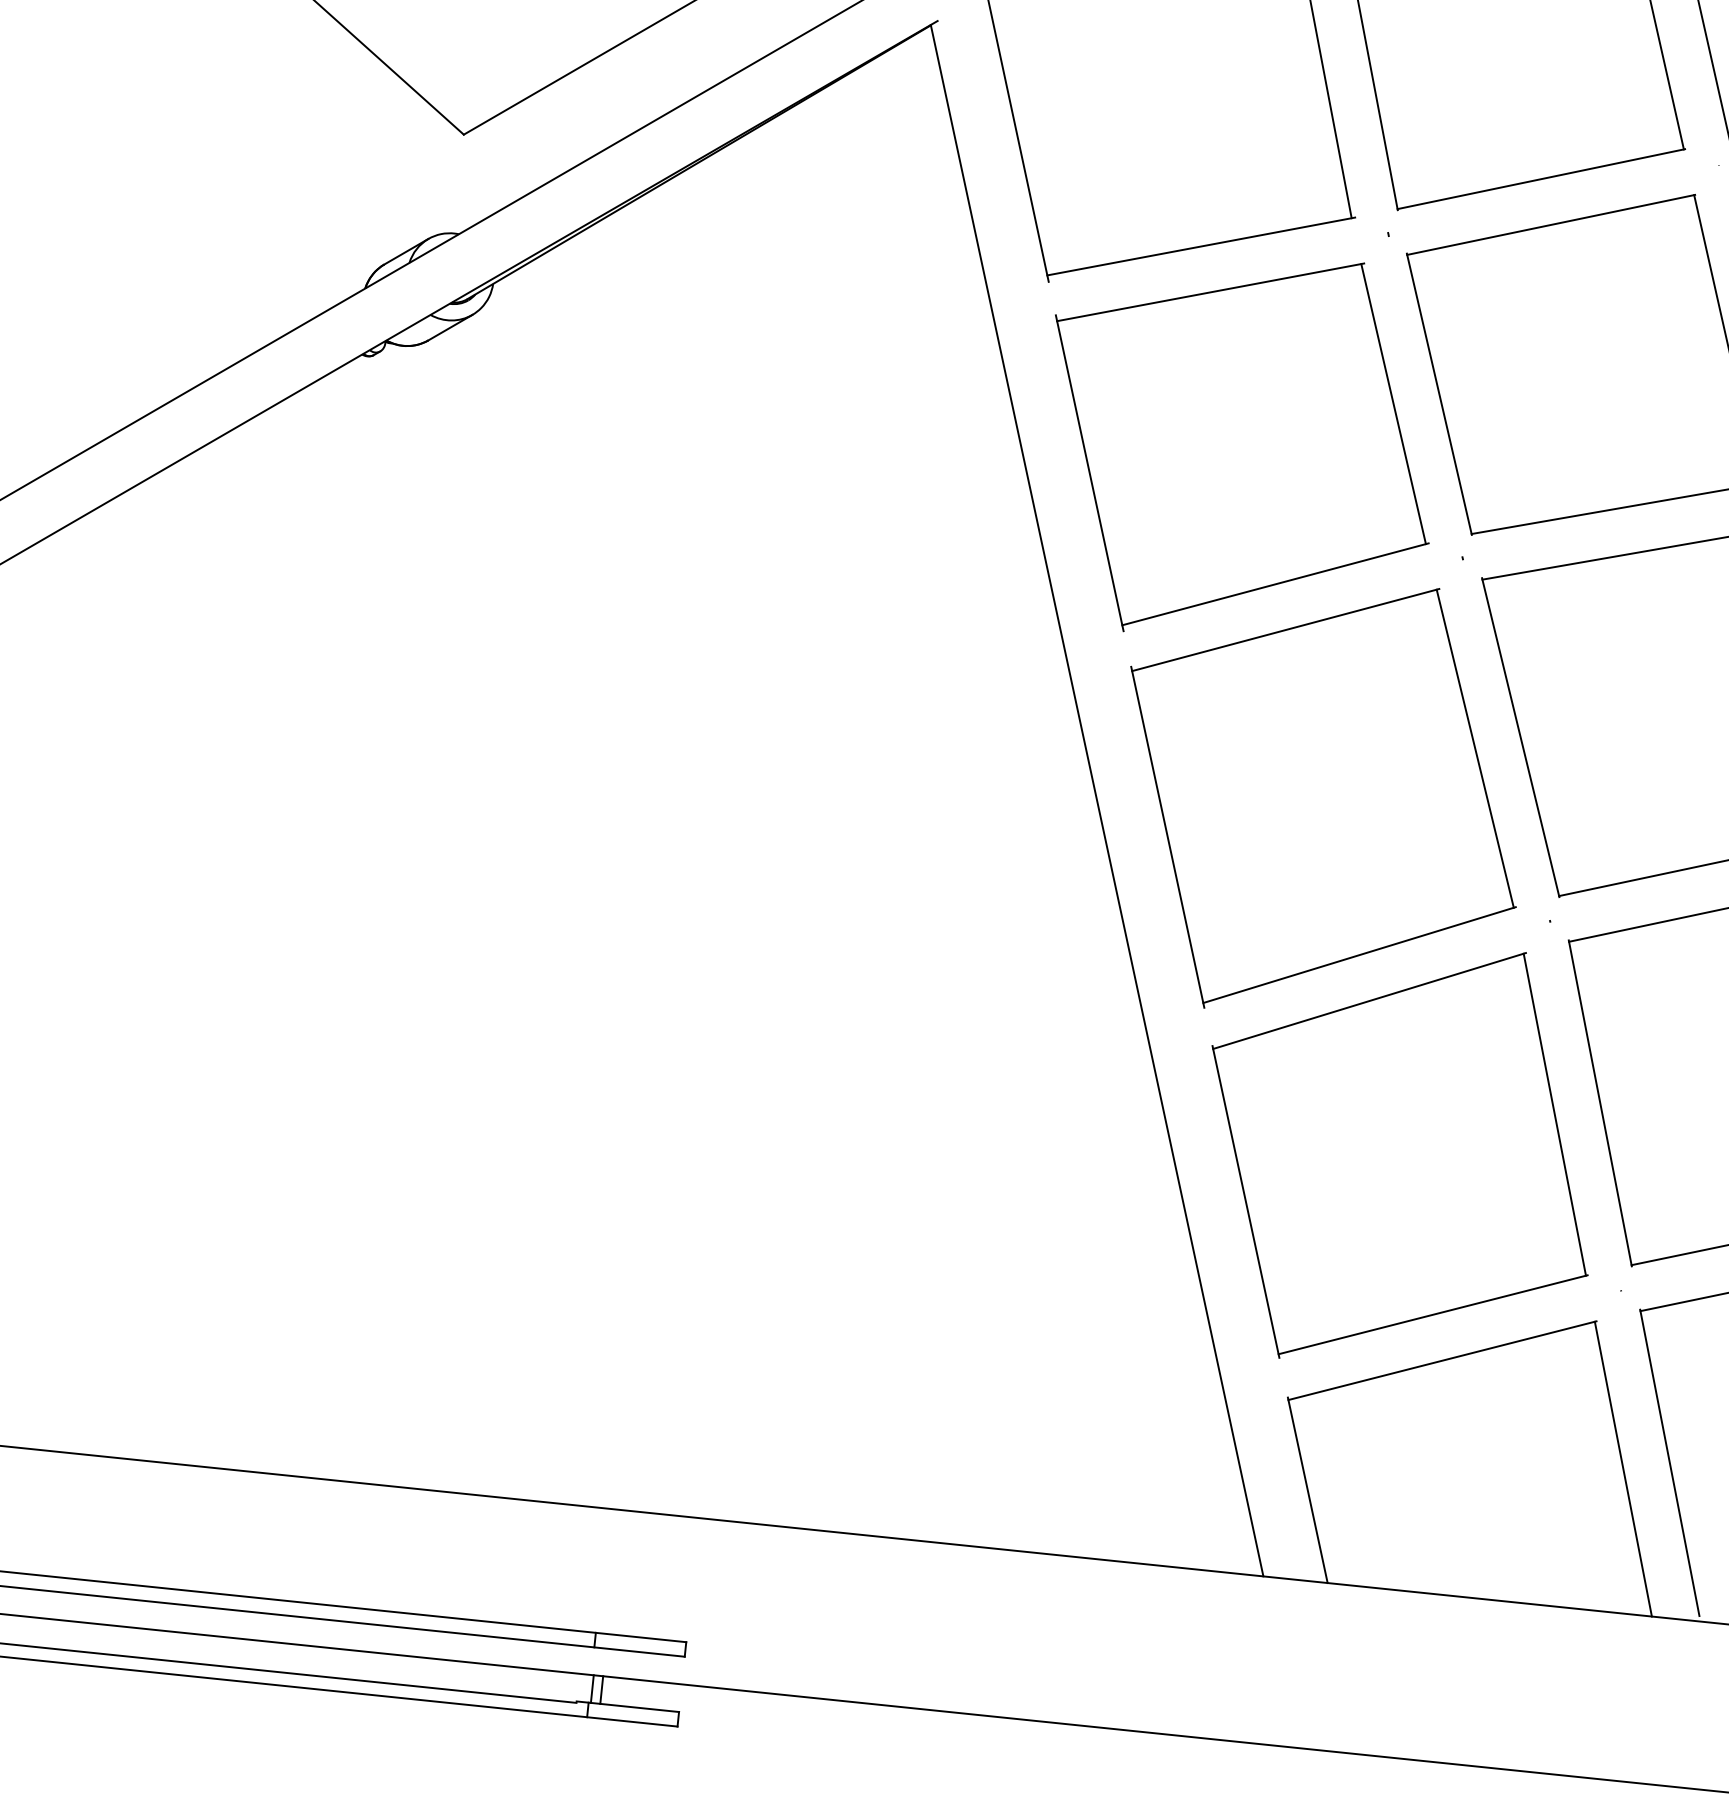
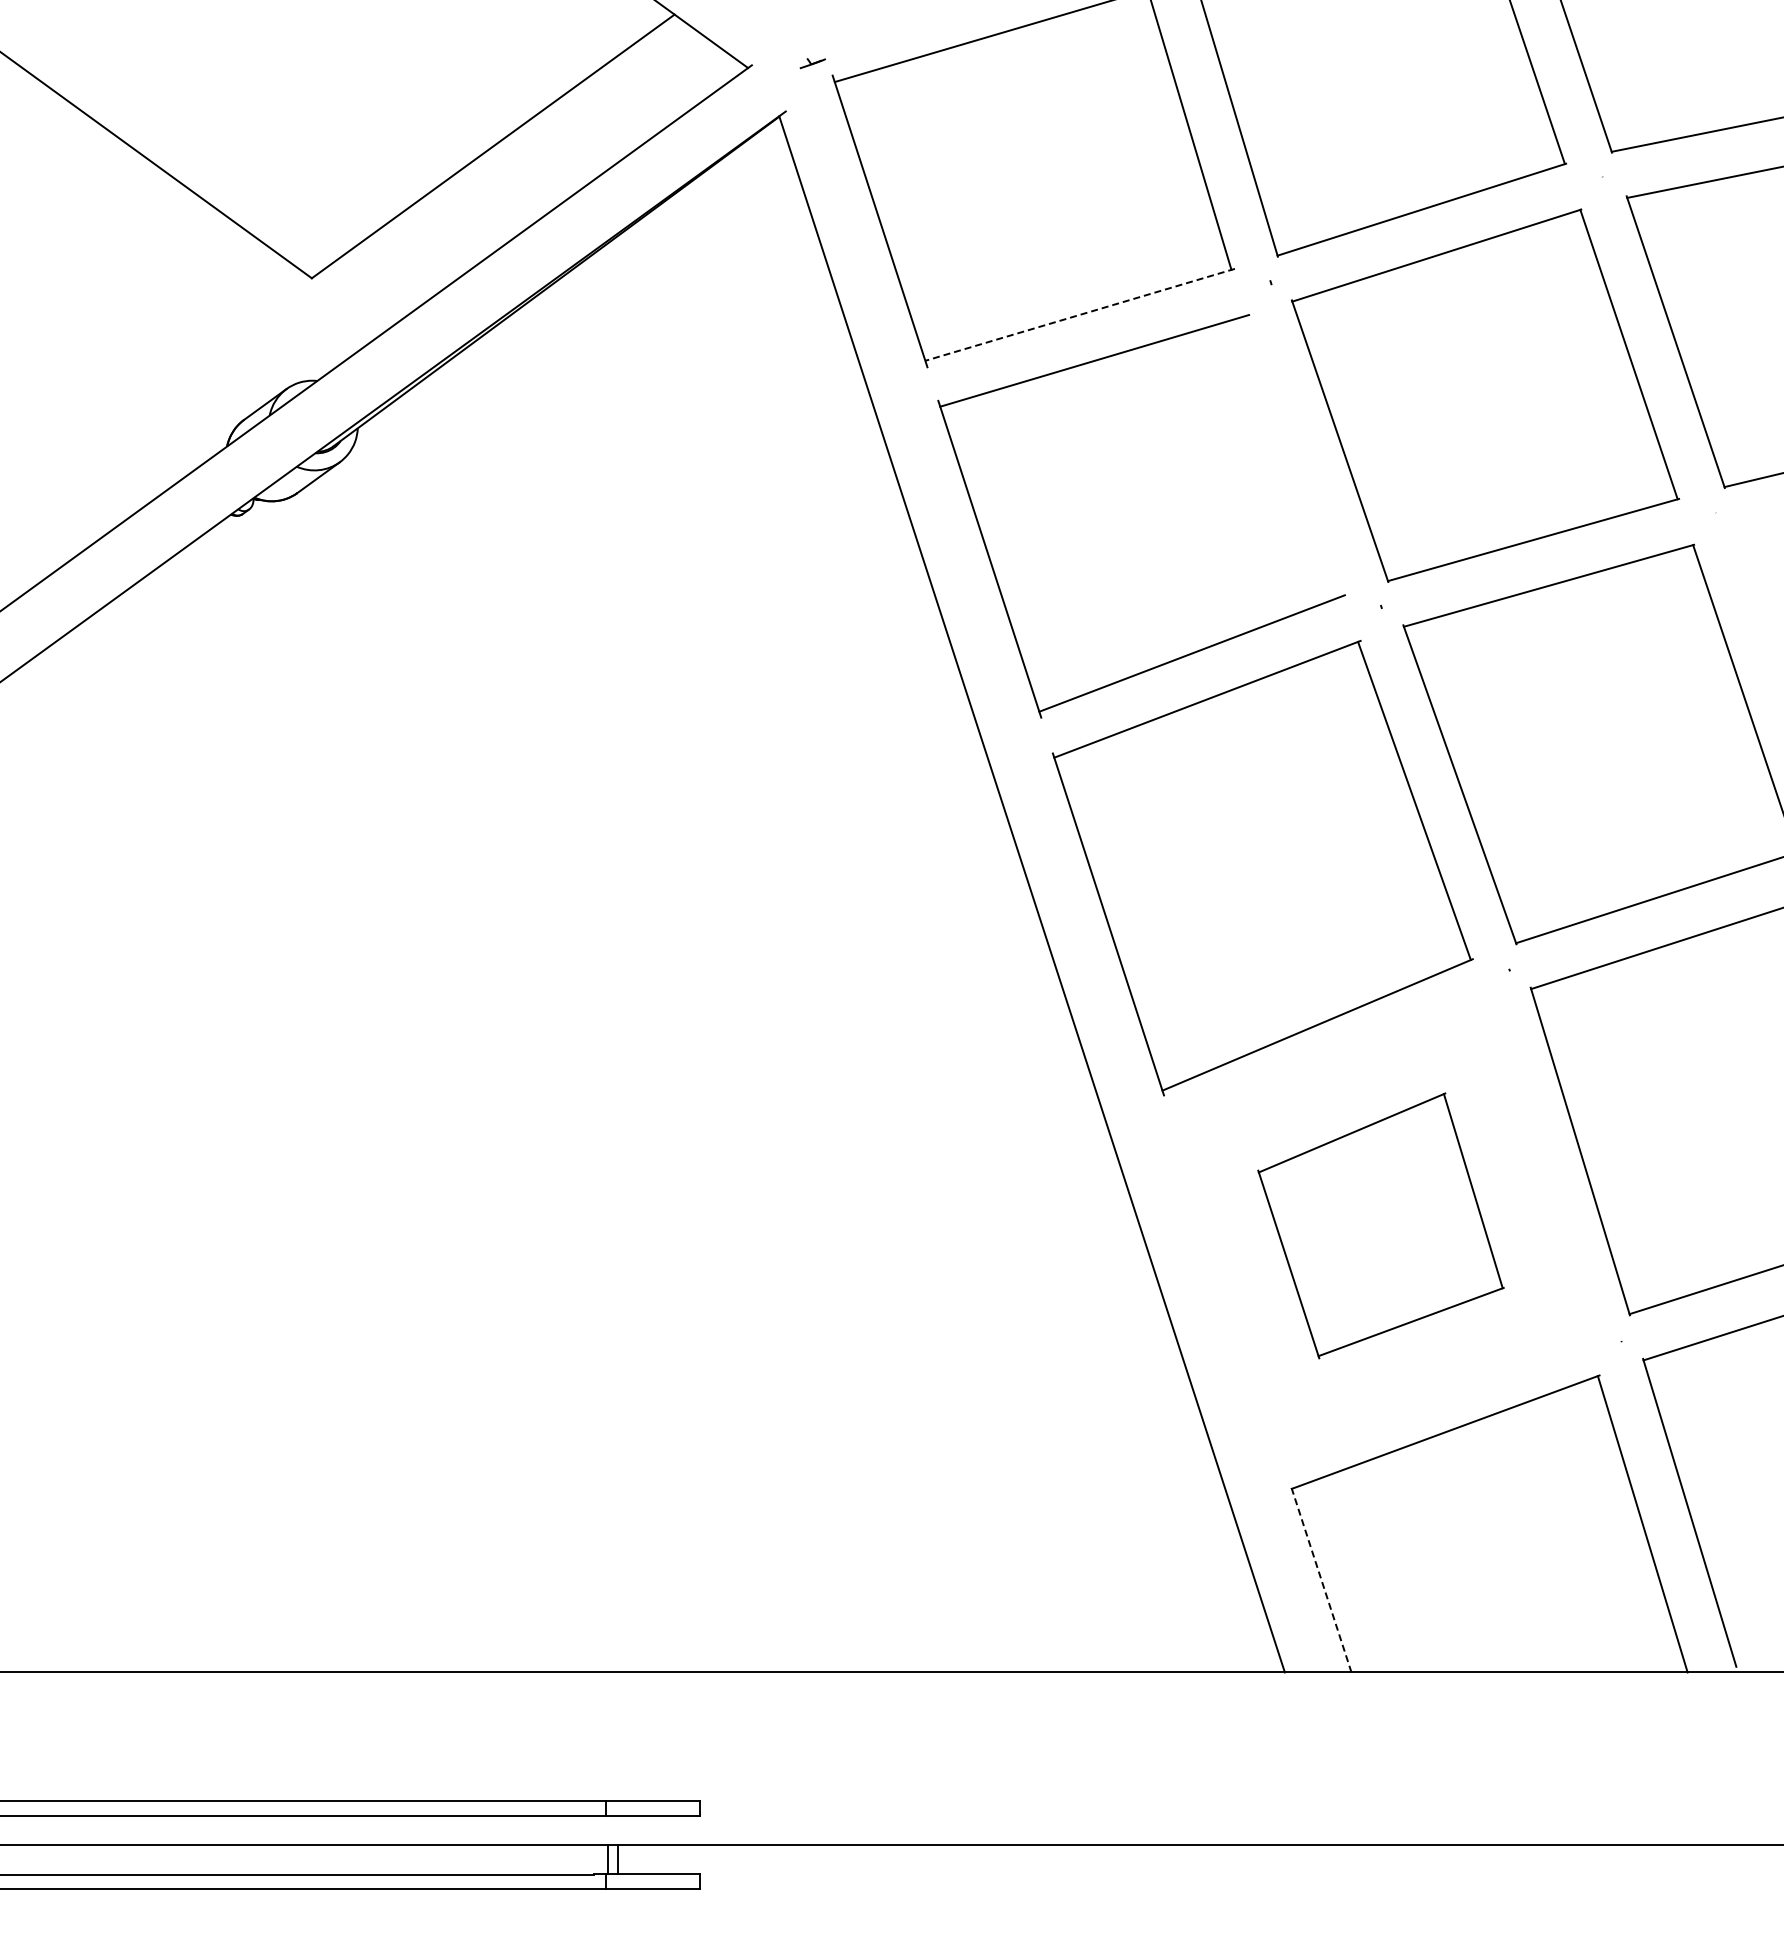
line: (1200, 246) -> (1079, 314), solid -> dashed
line: (1393, 403) -> (1294, 455), removed
part: (1400, 1154) -> (1380, 1225), size x0.6
line: (1307, 1490) -> (1321, 1579), solid -> dashed

